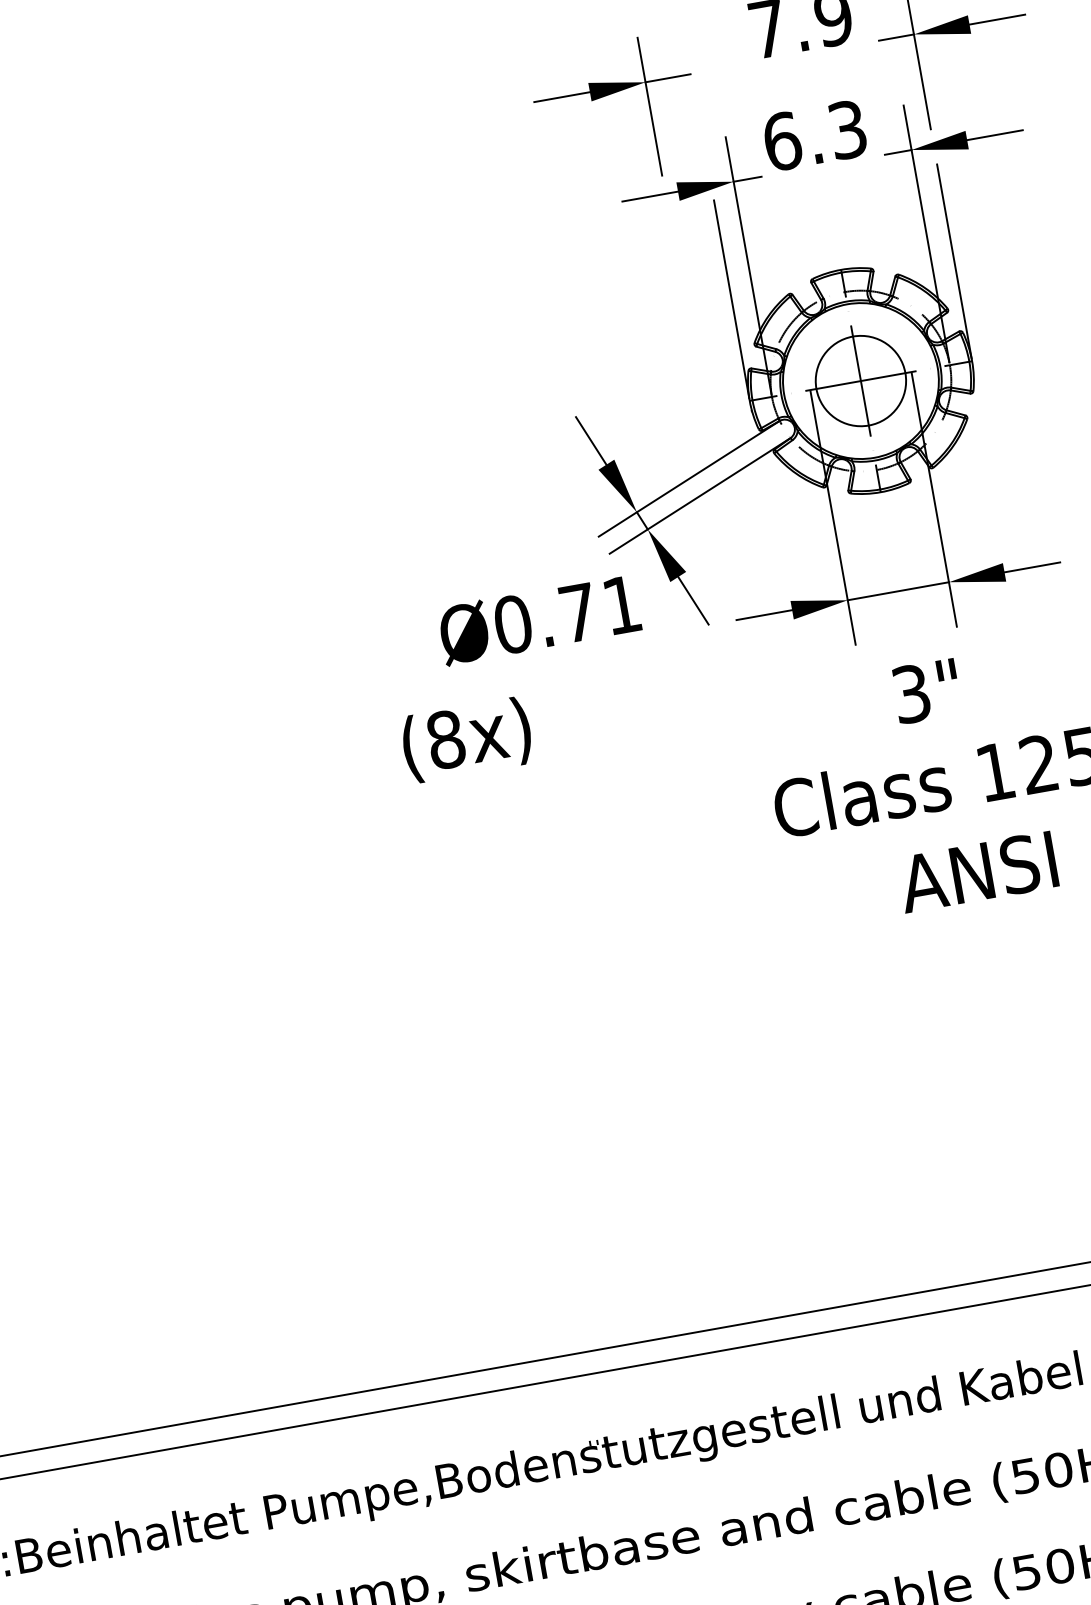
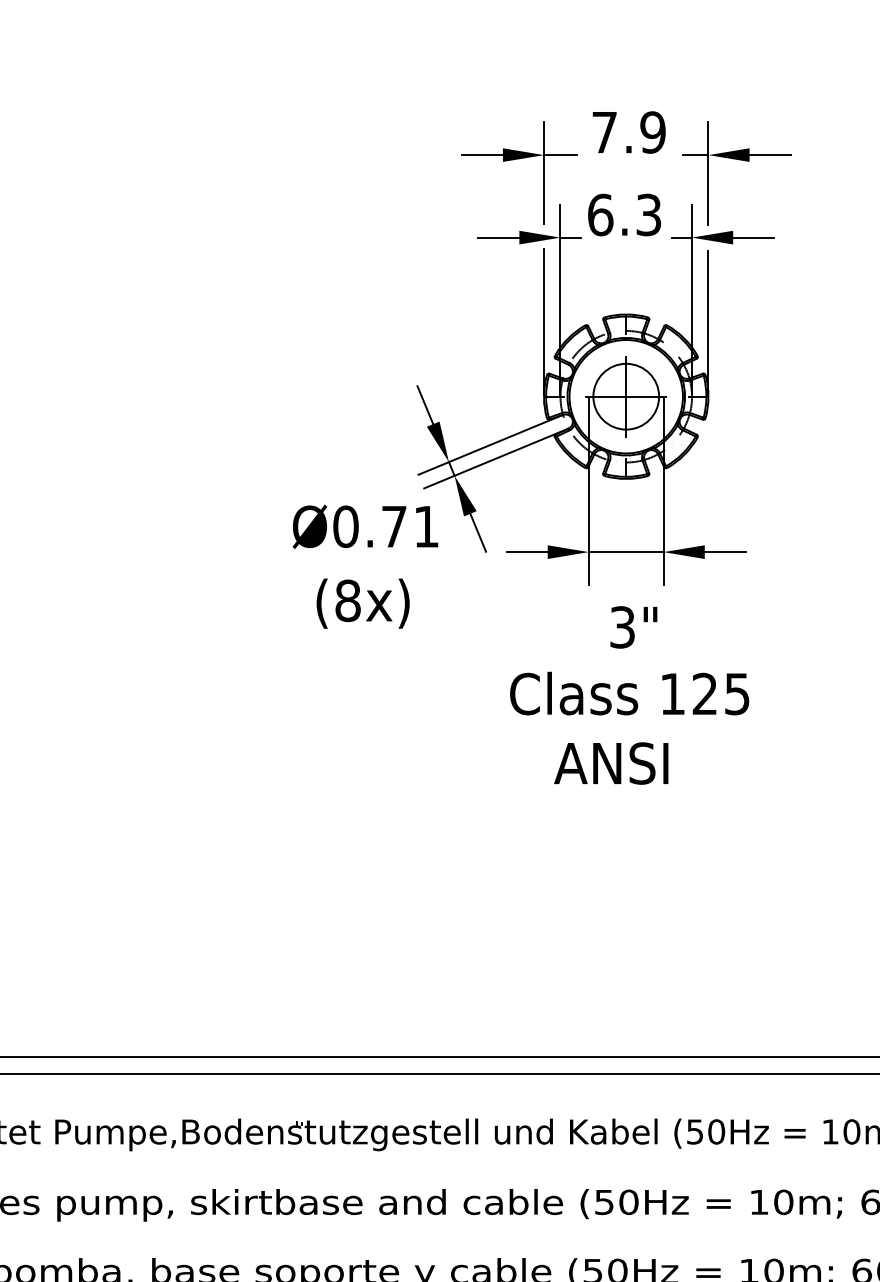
part: (613, 94) -> (519, 159), moved
text: (466, 739) -> (362, 603), moved
text: (978, 872) -> (611, 763), moved

